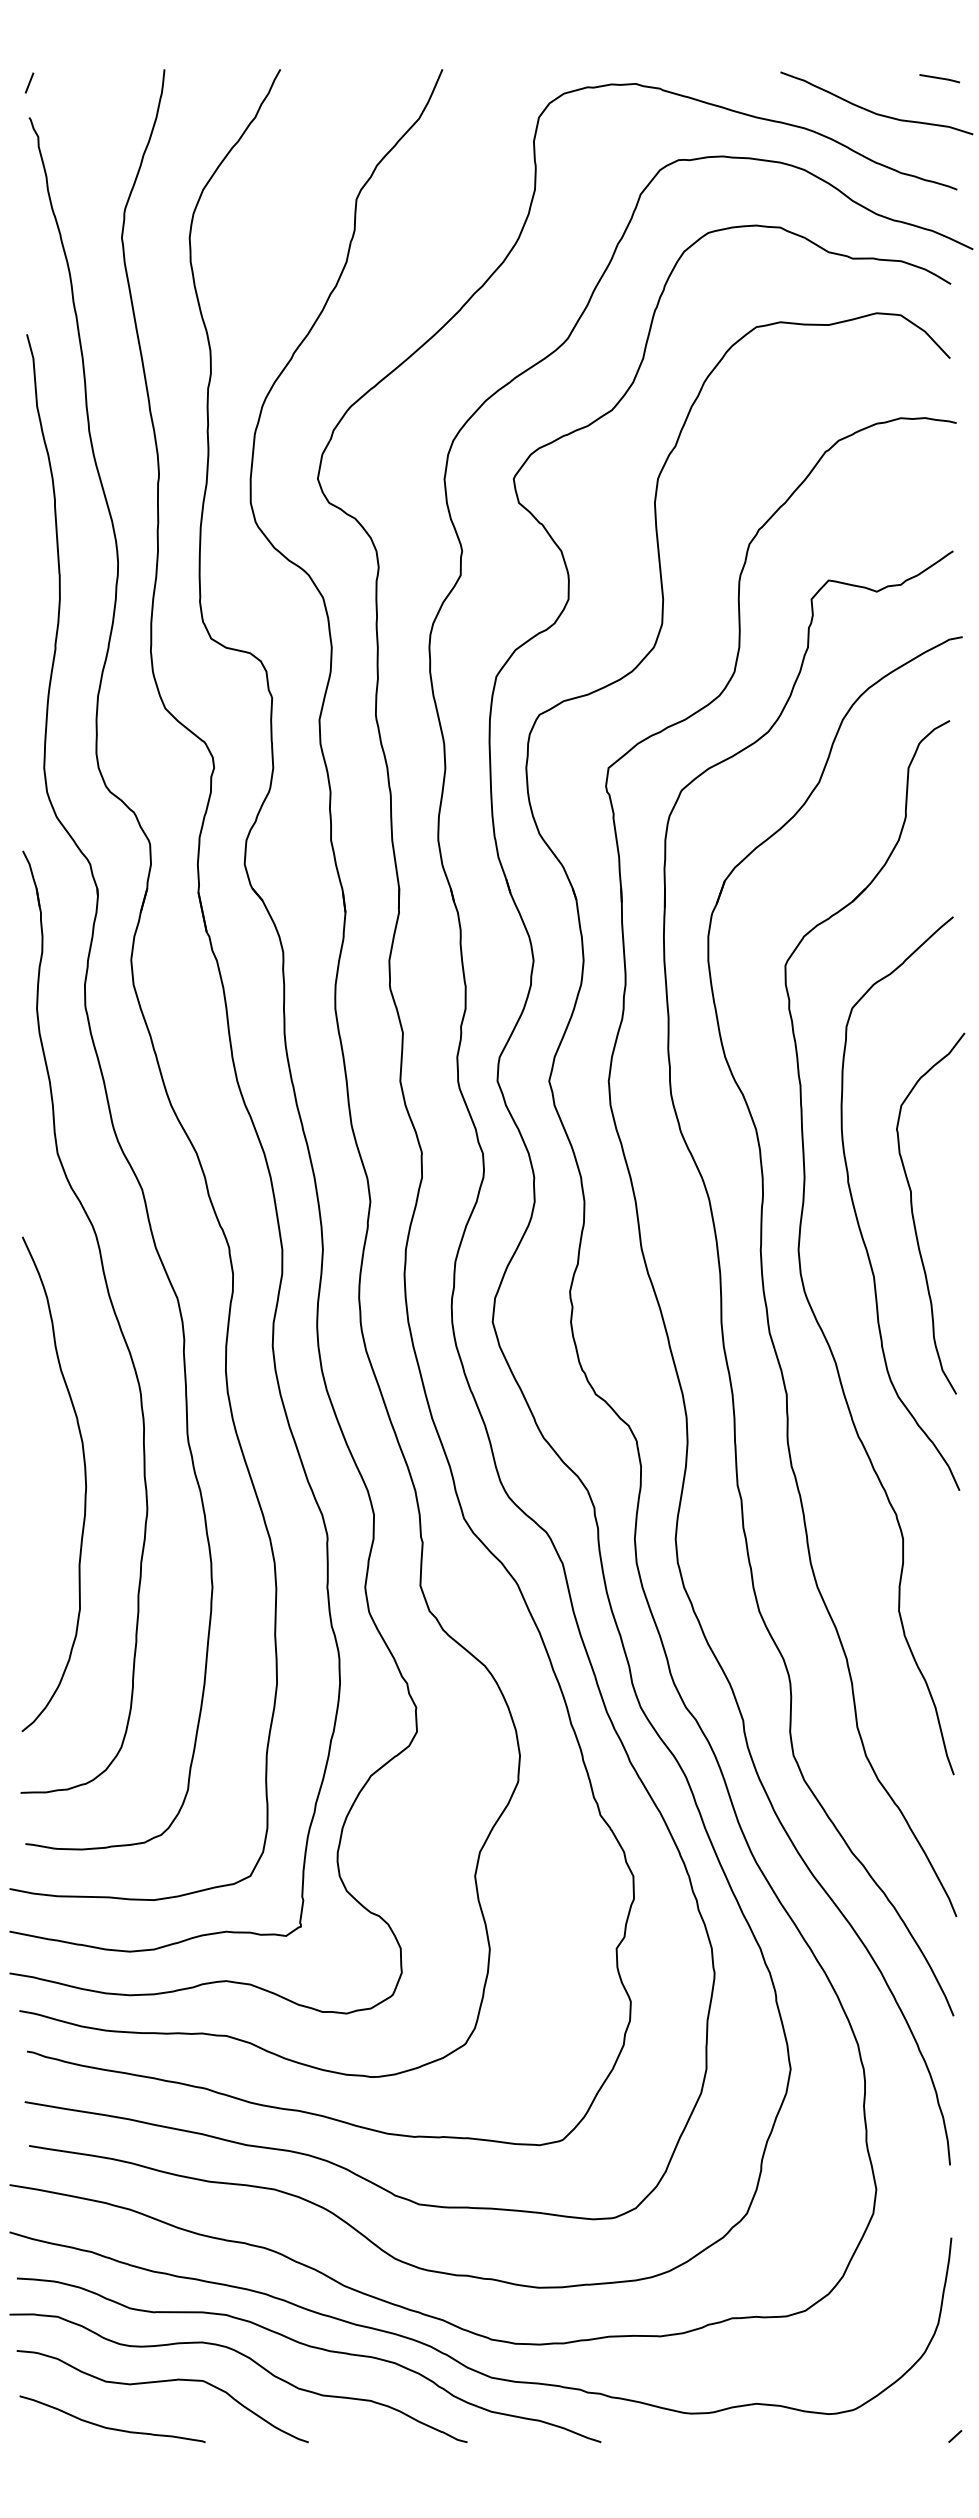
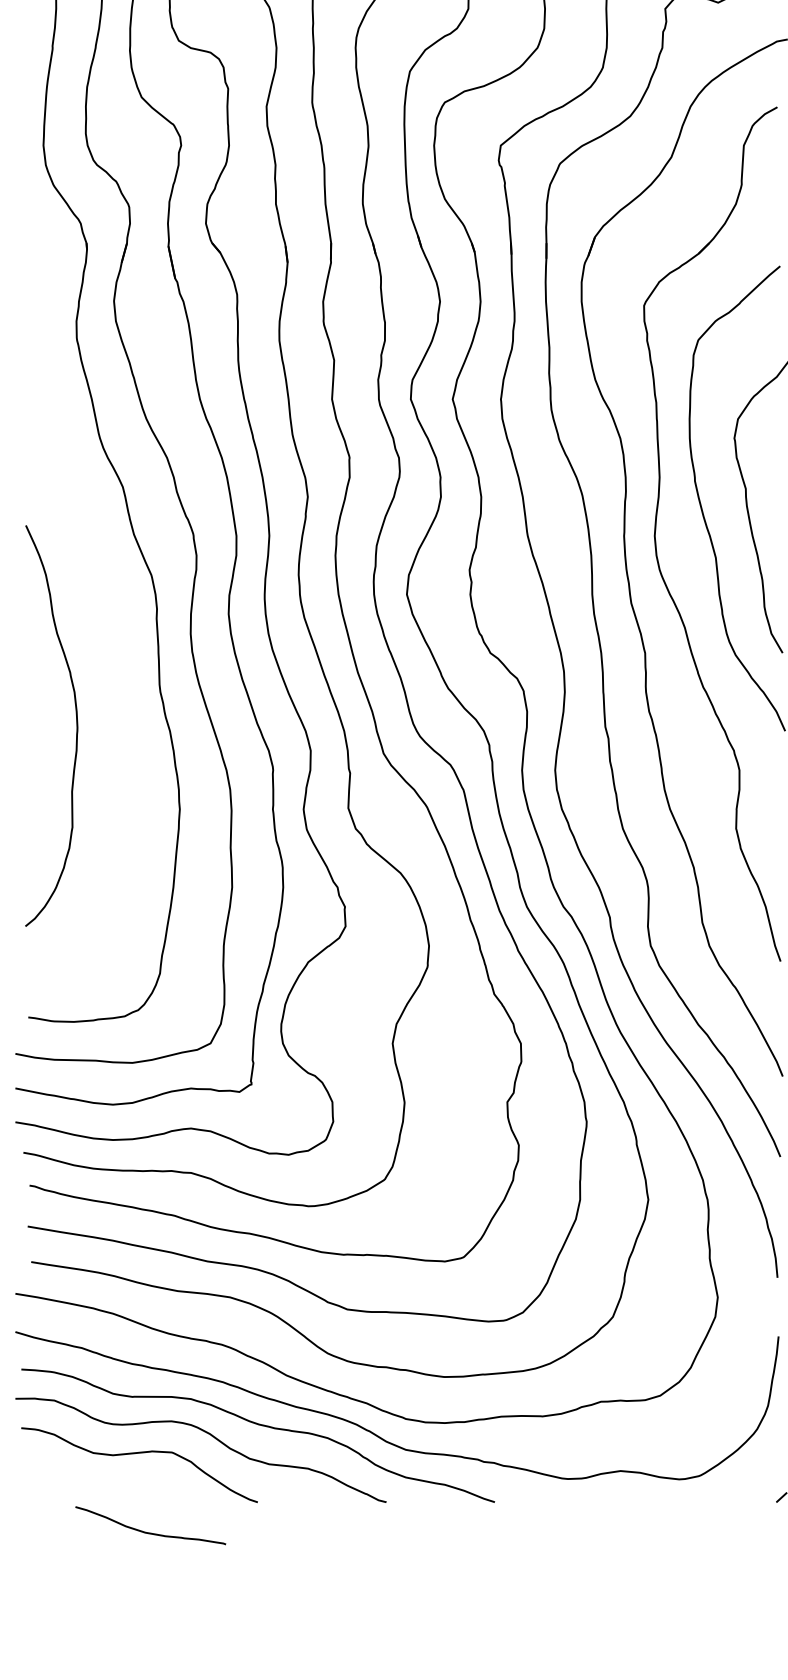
part: (113, 1312) -> (99, 586), removed
curve: (110, 2427) -> (149, 1532), moved

